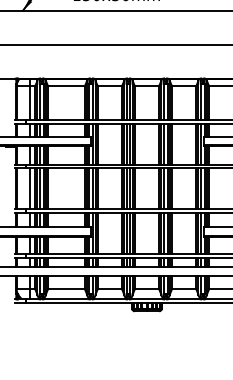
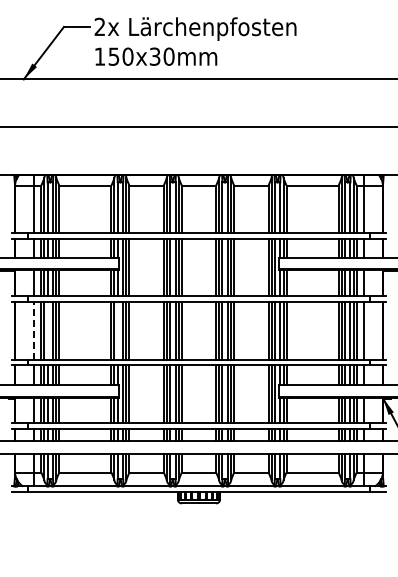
line: (30, 188) -> (34, 330), solid -> dashed
line: (39, 188) -> (47, 330), removed
line: (89, 188) -> (117, 330), removed

